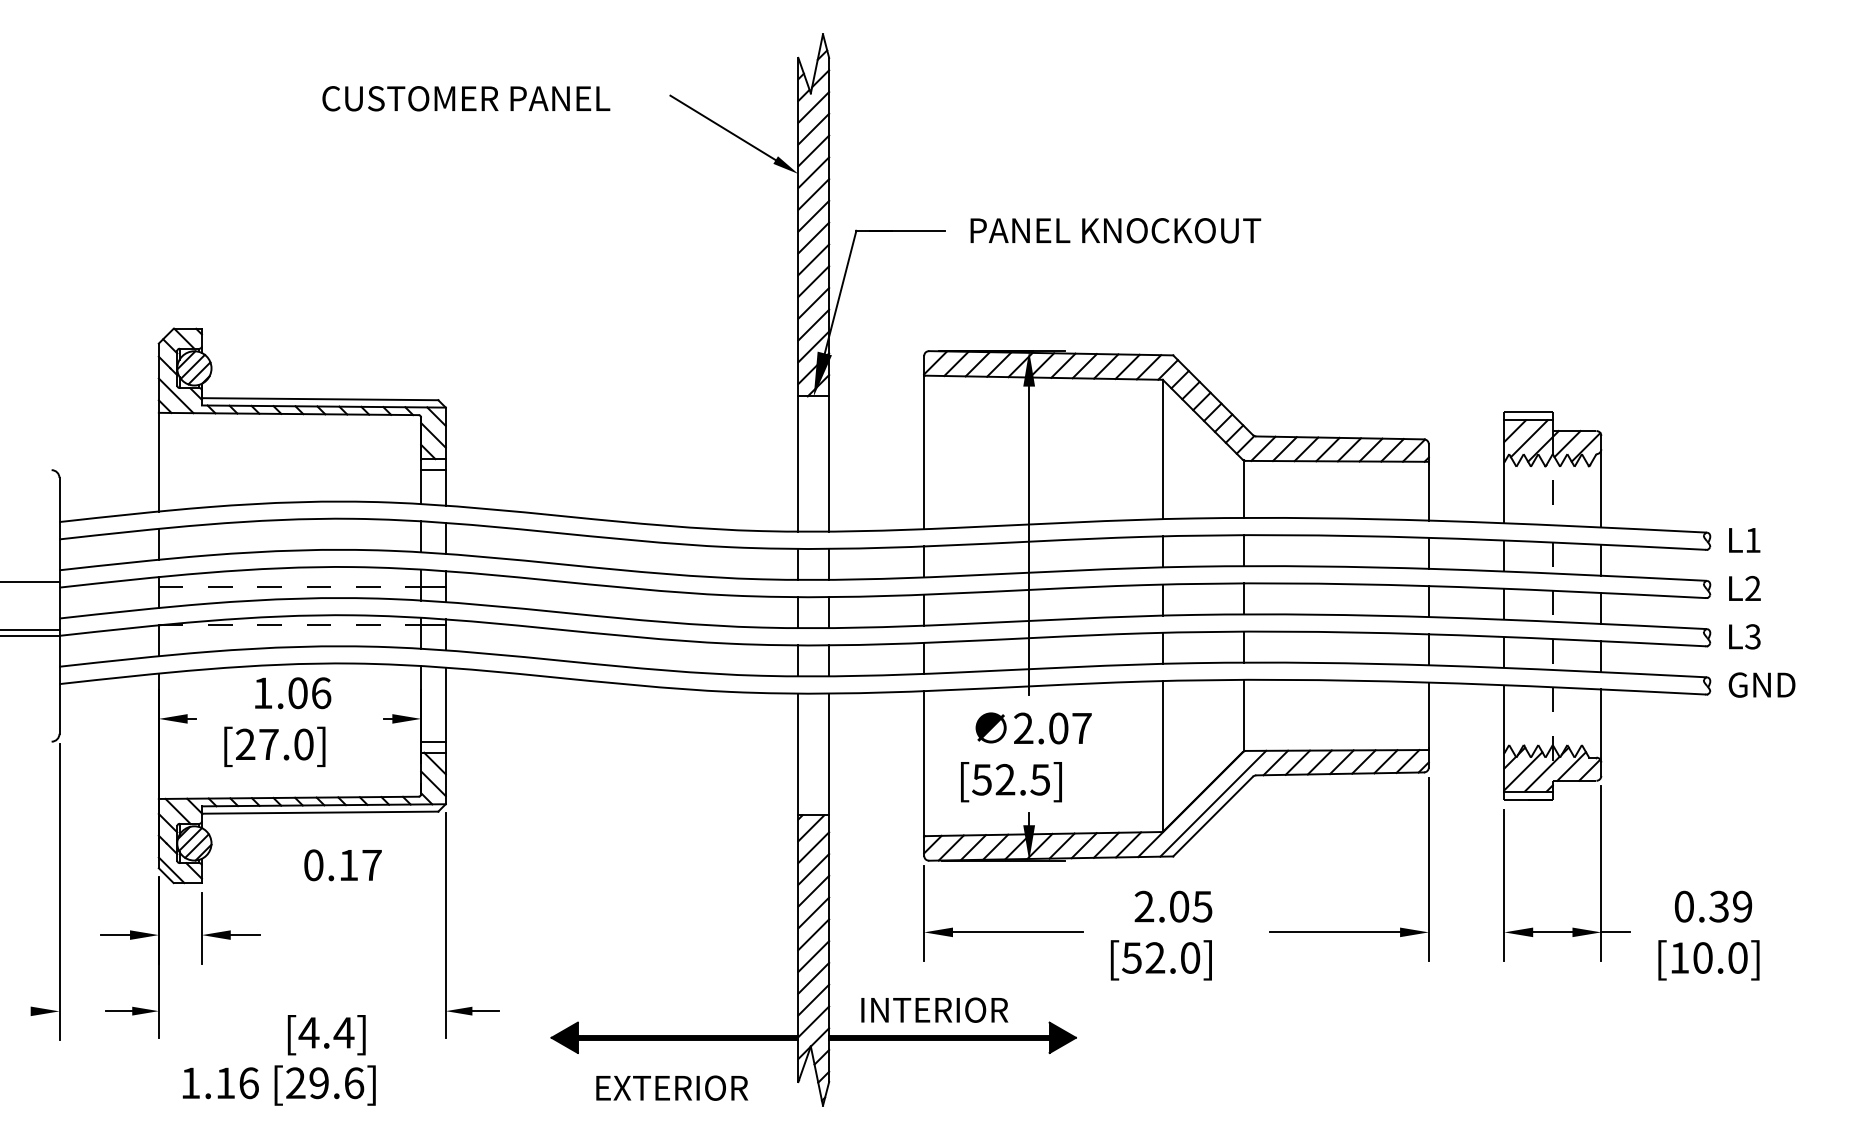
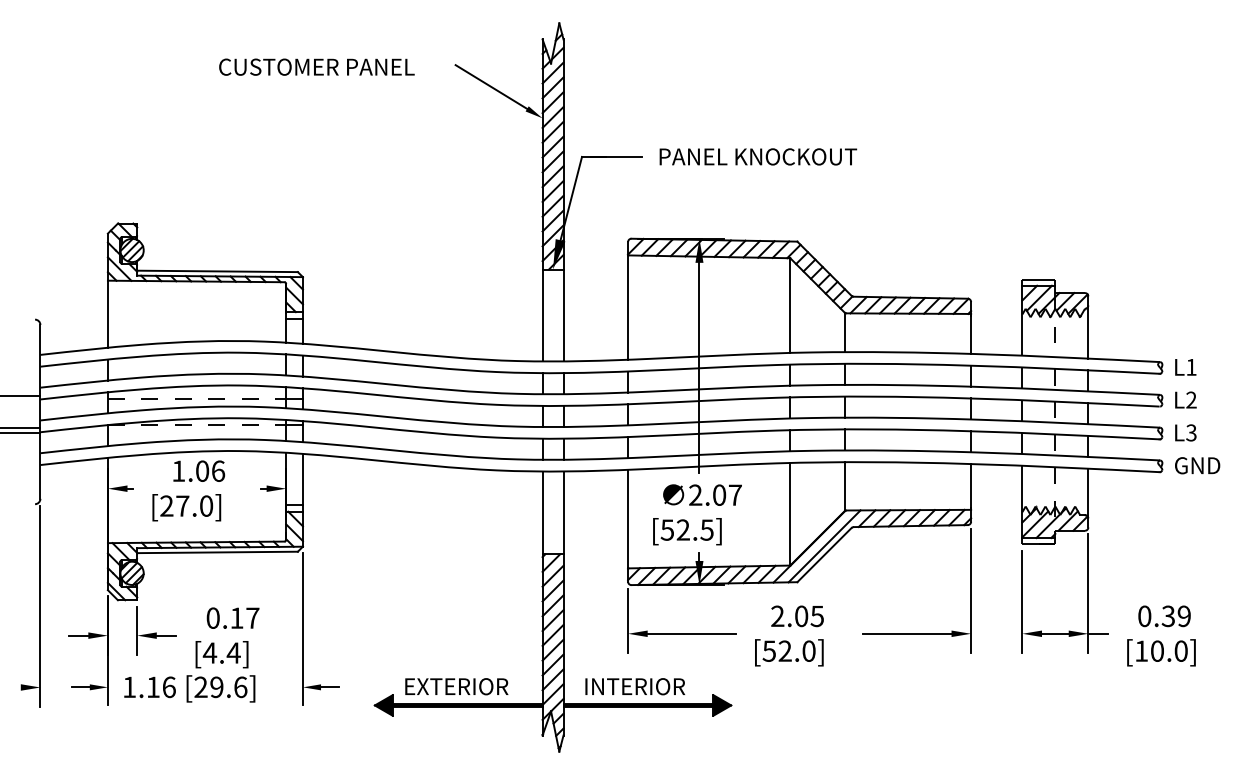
text: (342, 864) -> (232, 617), moved
text: (278, 1059) -> (189, 671), moved
text: (671, 1087) -> (456, 686), moved

